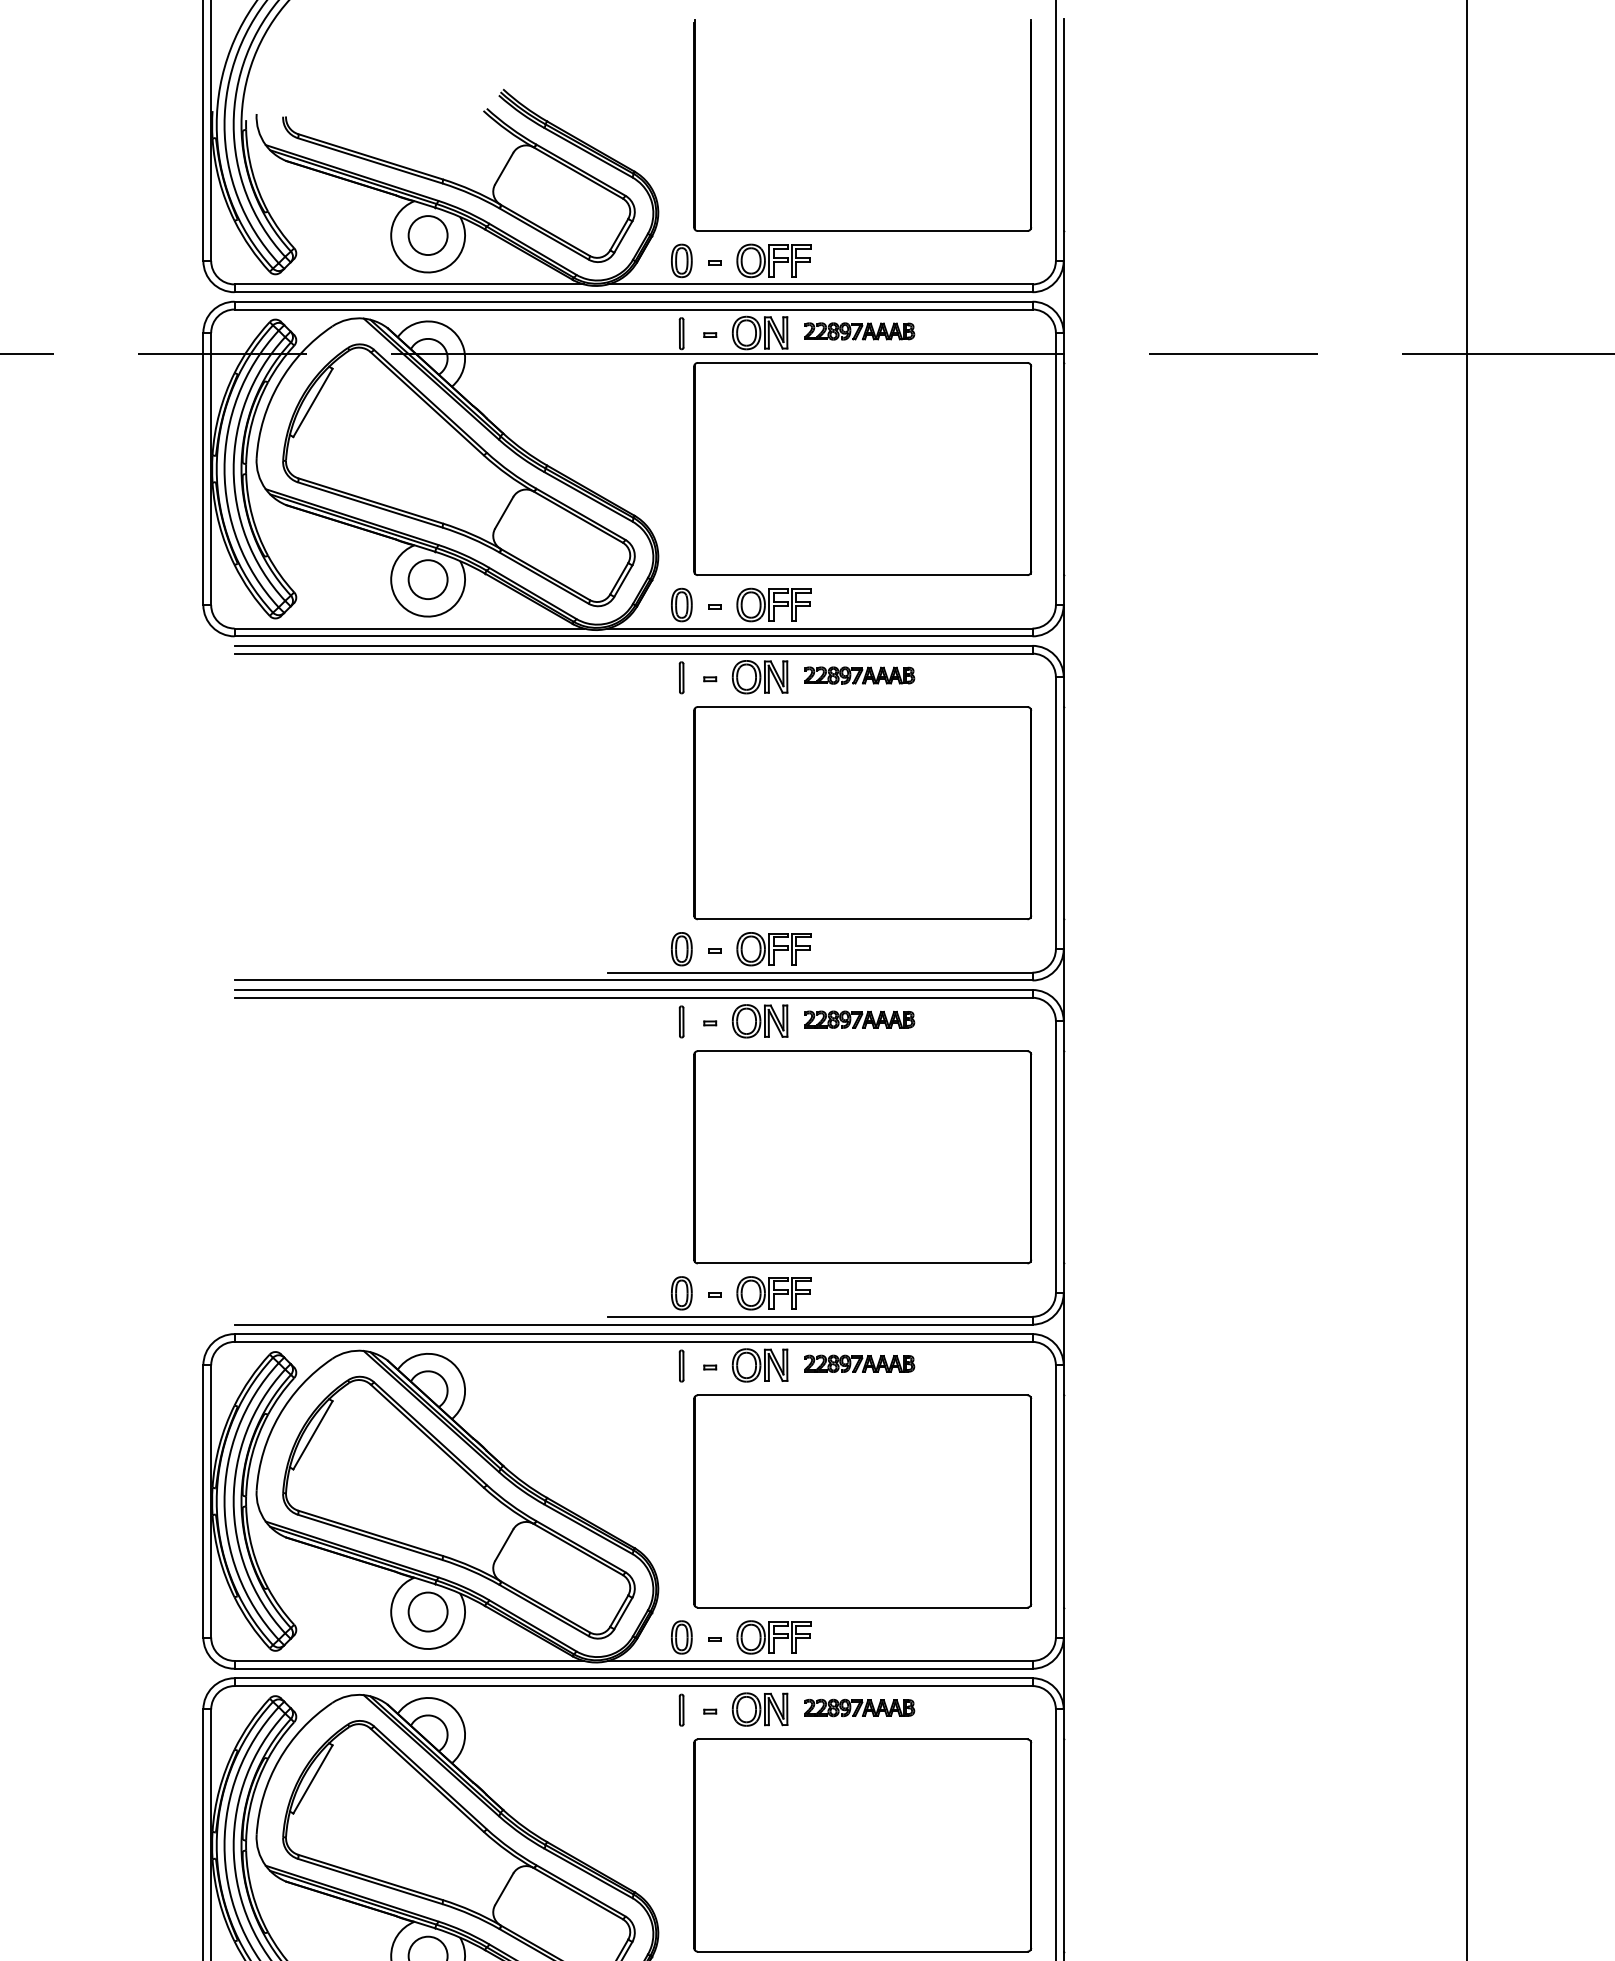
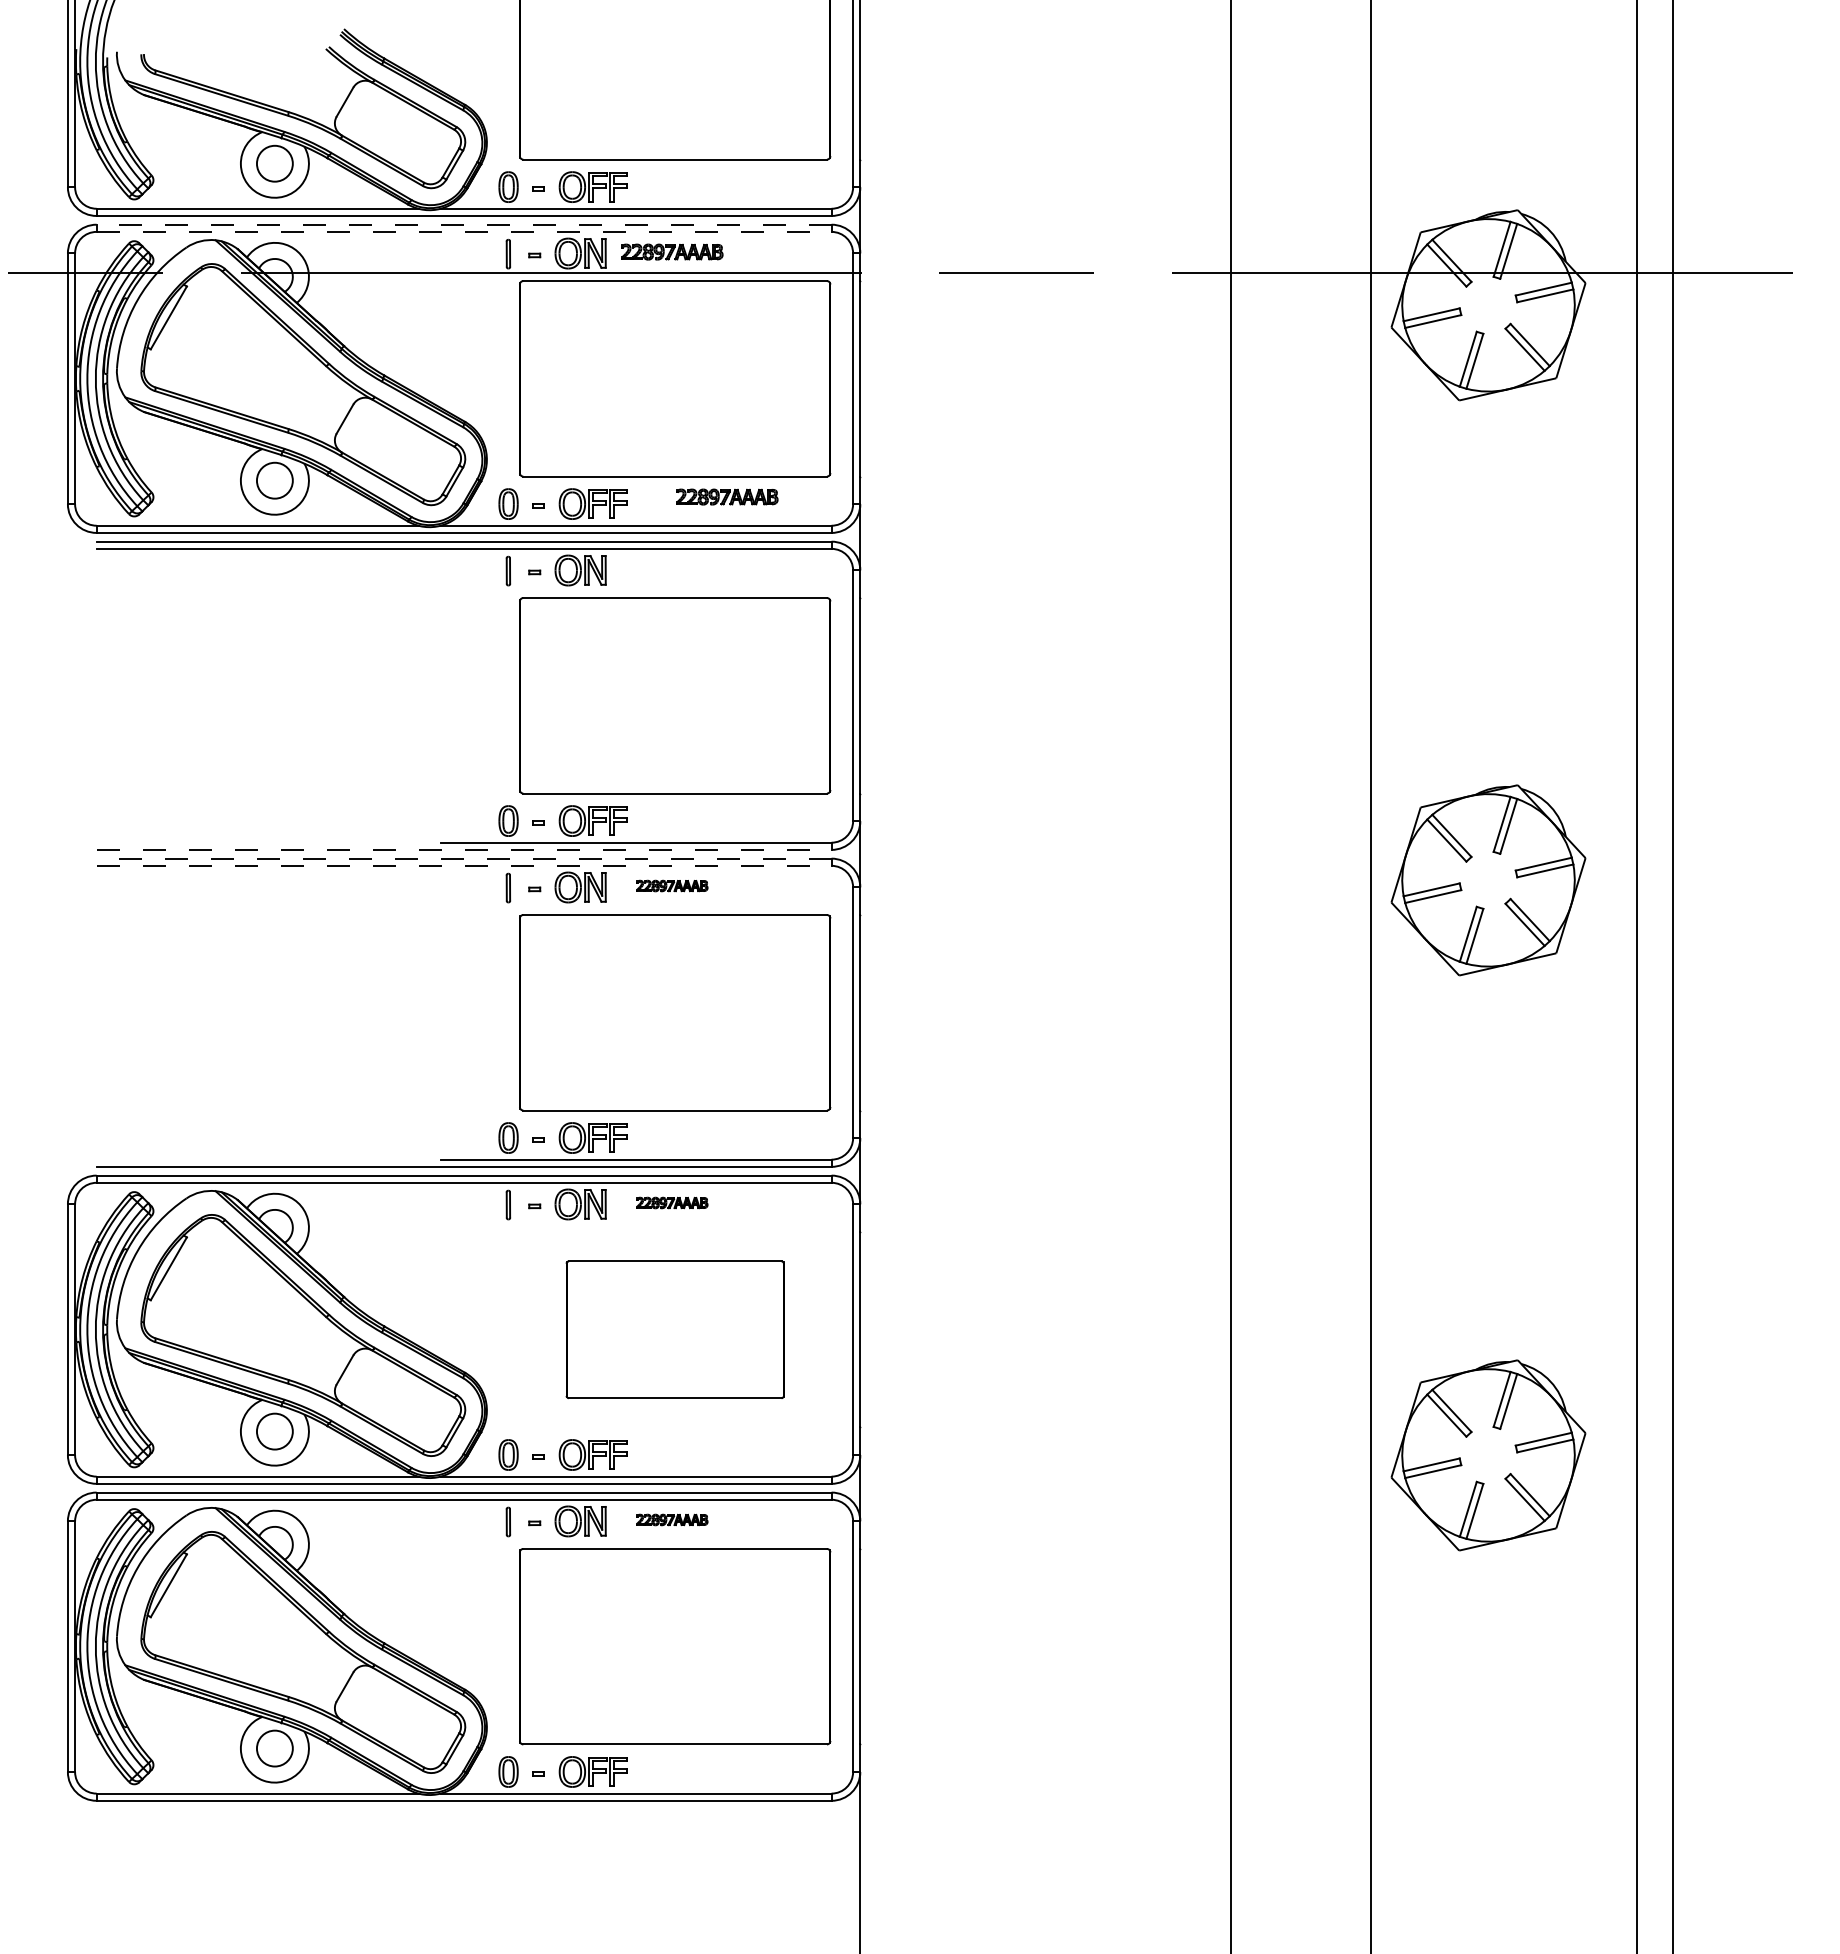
line: (632, 301) -> (463, 224), solid -> dashed
line: (633, 309) -> (464, 231), solid -> dashed
part: (859, 674) -> (727, 496), moved
line: (633, 980) -> (464, 849), solid -> dashed
line: (632, 989) -> (463, 858), solid -> dashed
line: (633, 997) -> (464, 865), solid -> dashed
part: (859, 1019) -> (672, 885), size x0.7
part: (859, 1363) -> (672, 1202), size x0.7
part: (863, 1501) -> (675, 1329), size x0.7
part: (859, 1707) -> (672, 1519), size x0.7

